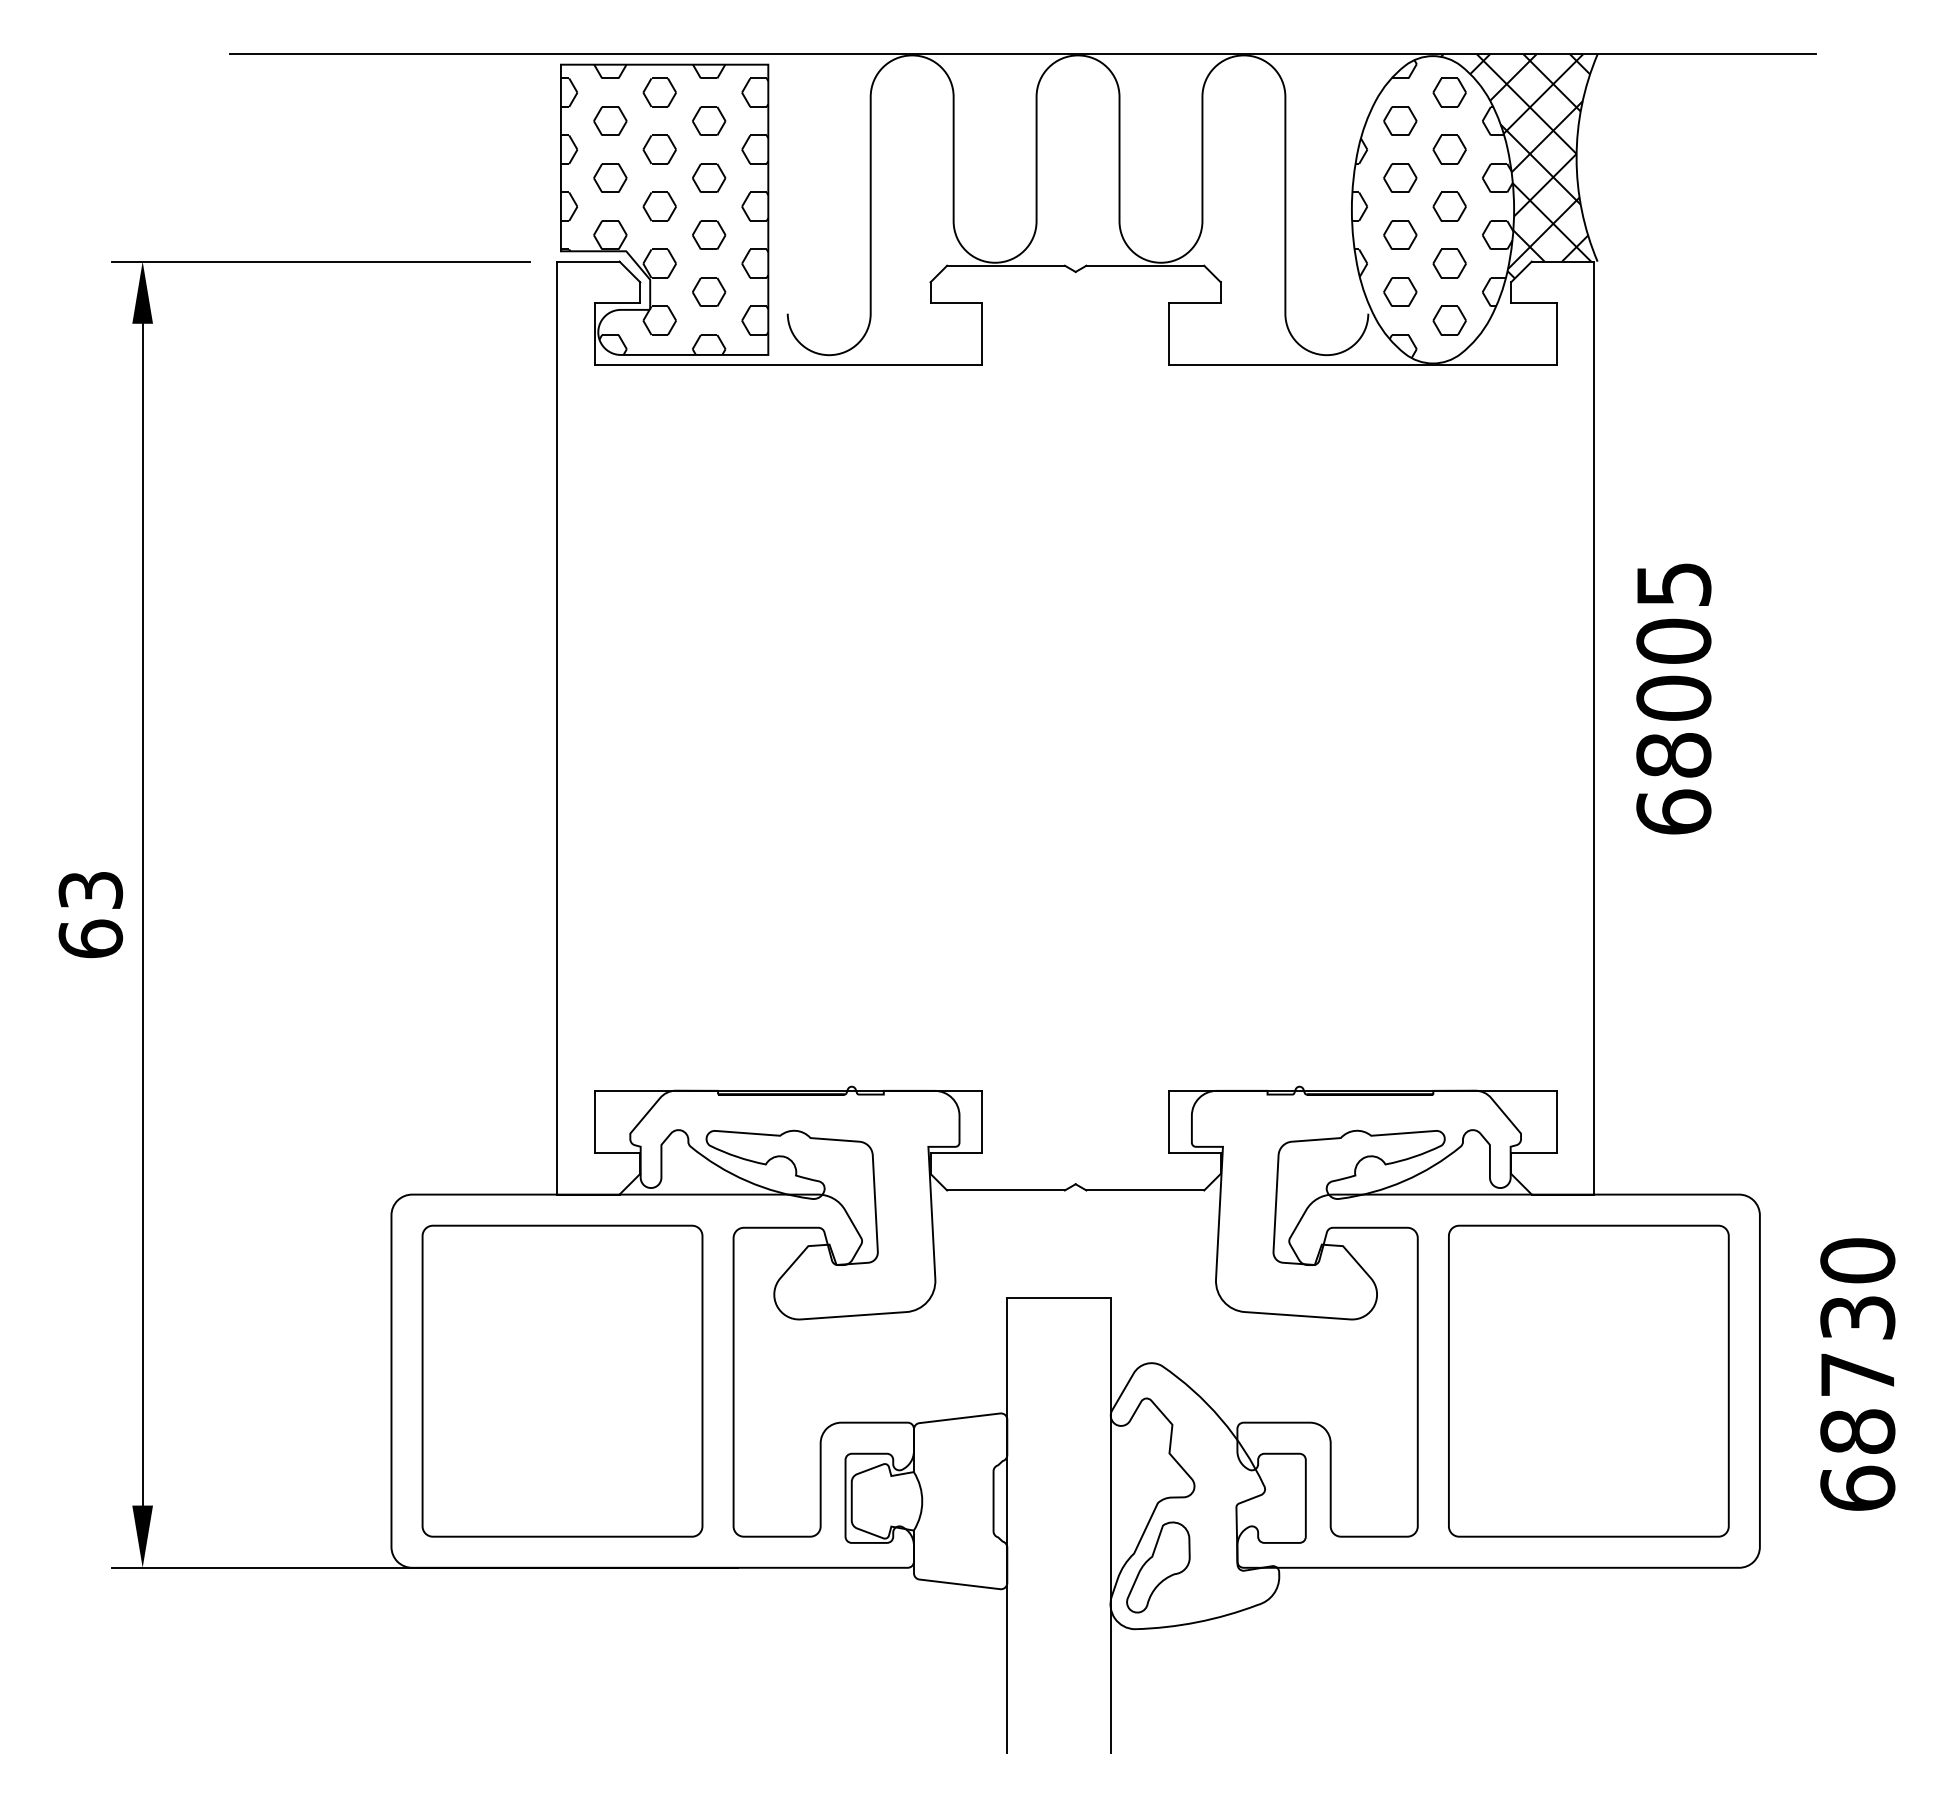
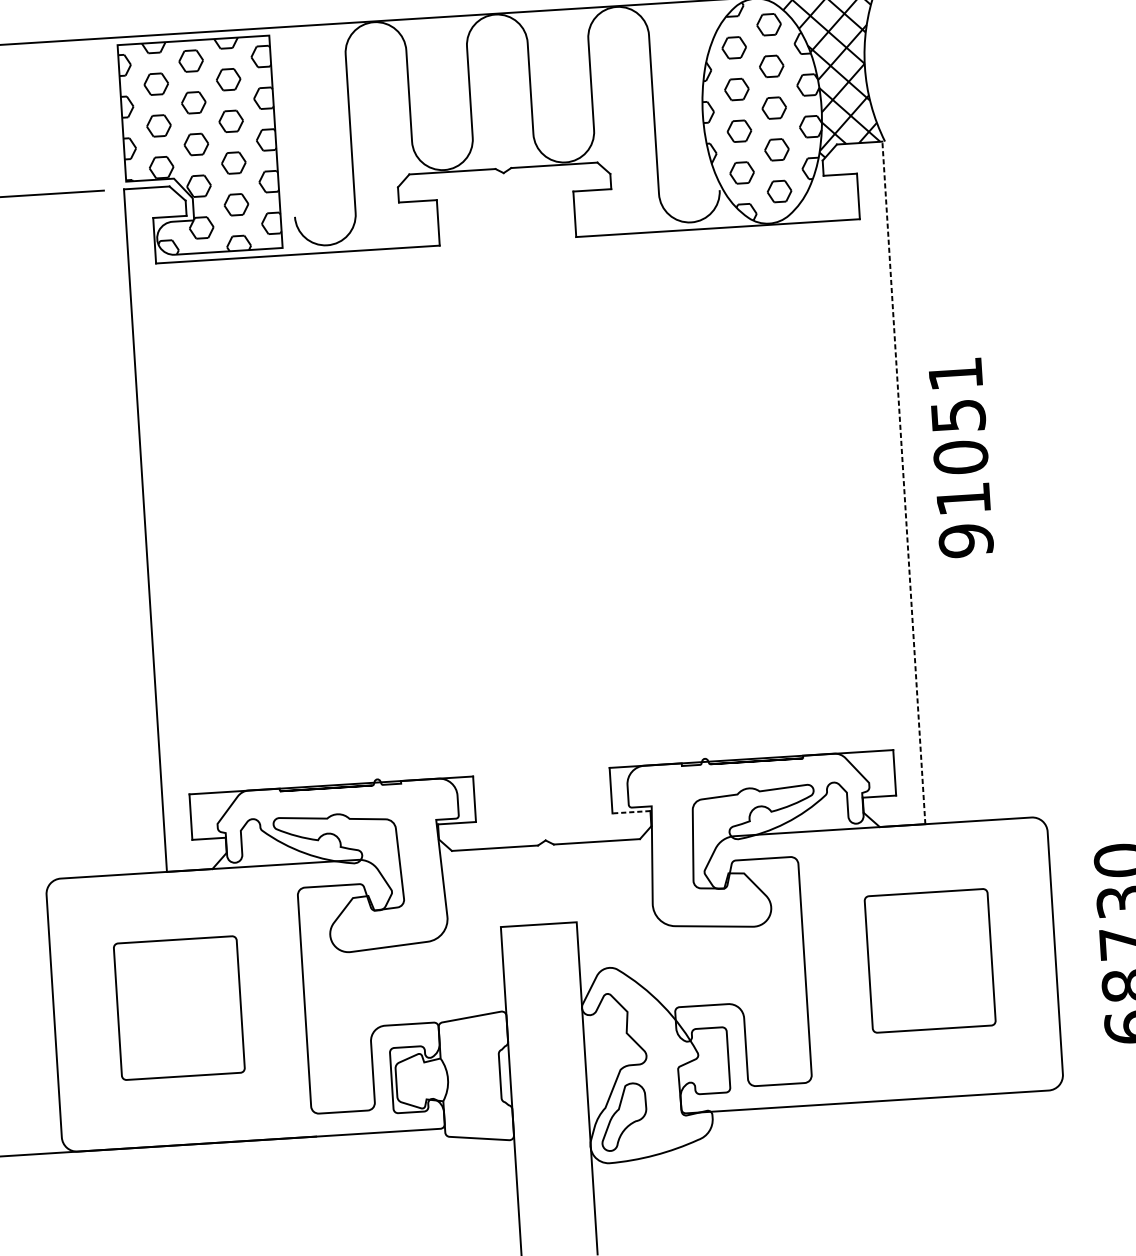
text: (1673, 699) -> (960, 458), 68005 -> 91051
line: (1594, 728) -> (904, 483), solid -> dashed
line: (1194, 1153) -> (631, 812), solid -> dashed
part: (562, 1380) -> (179, 1007), size x0.6
part: (1588, 1380) -> (929, 960), size x0.6

